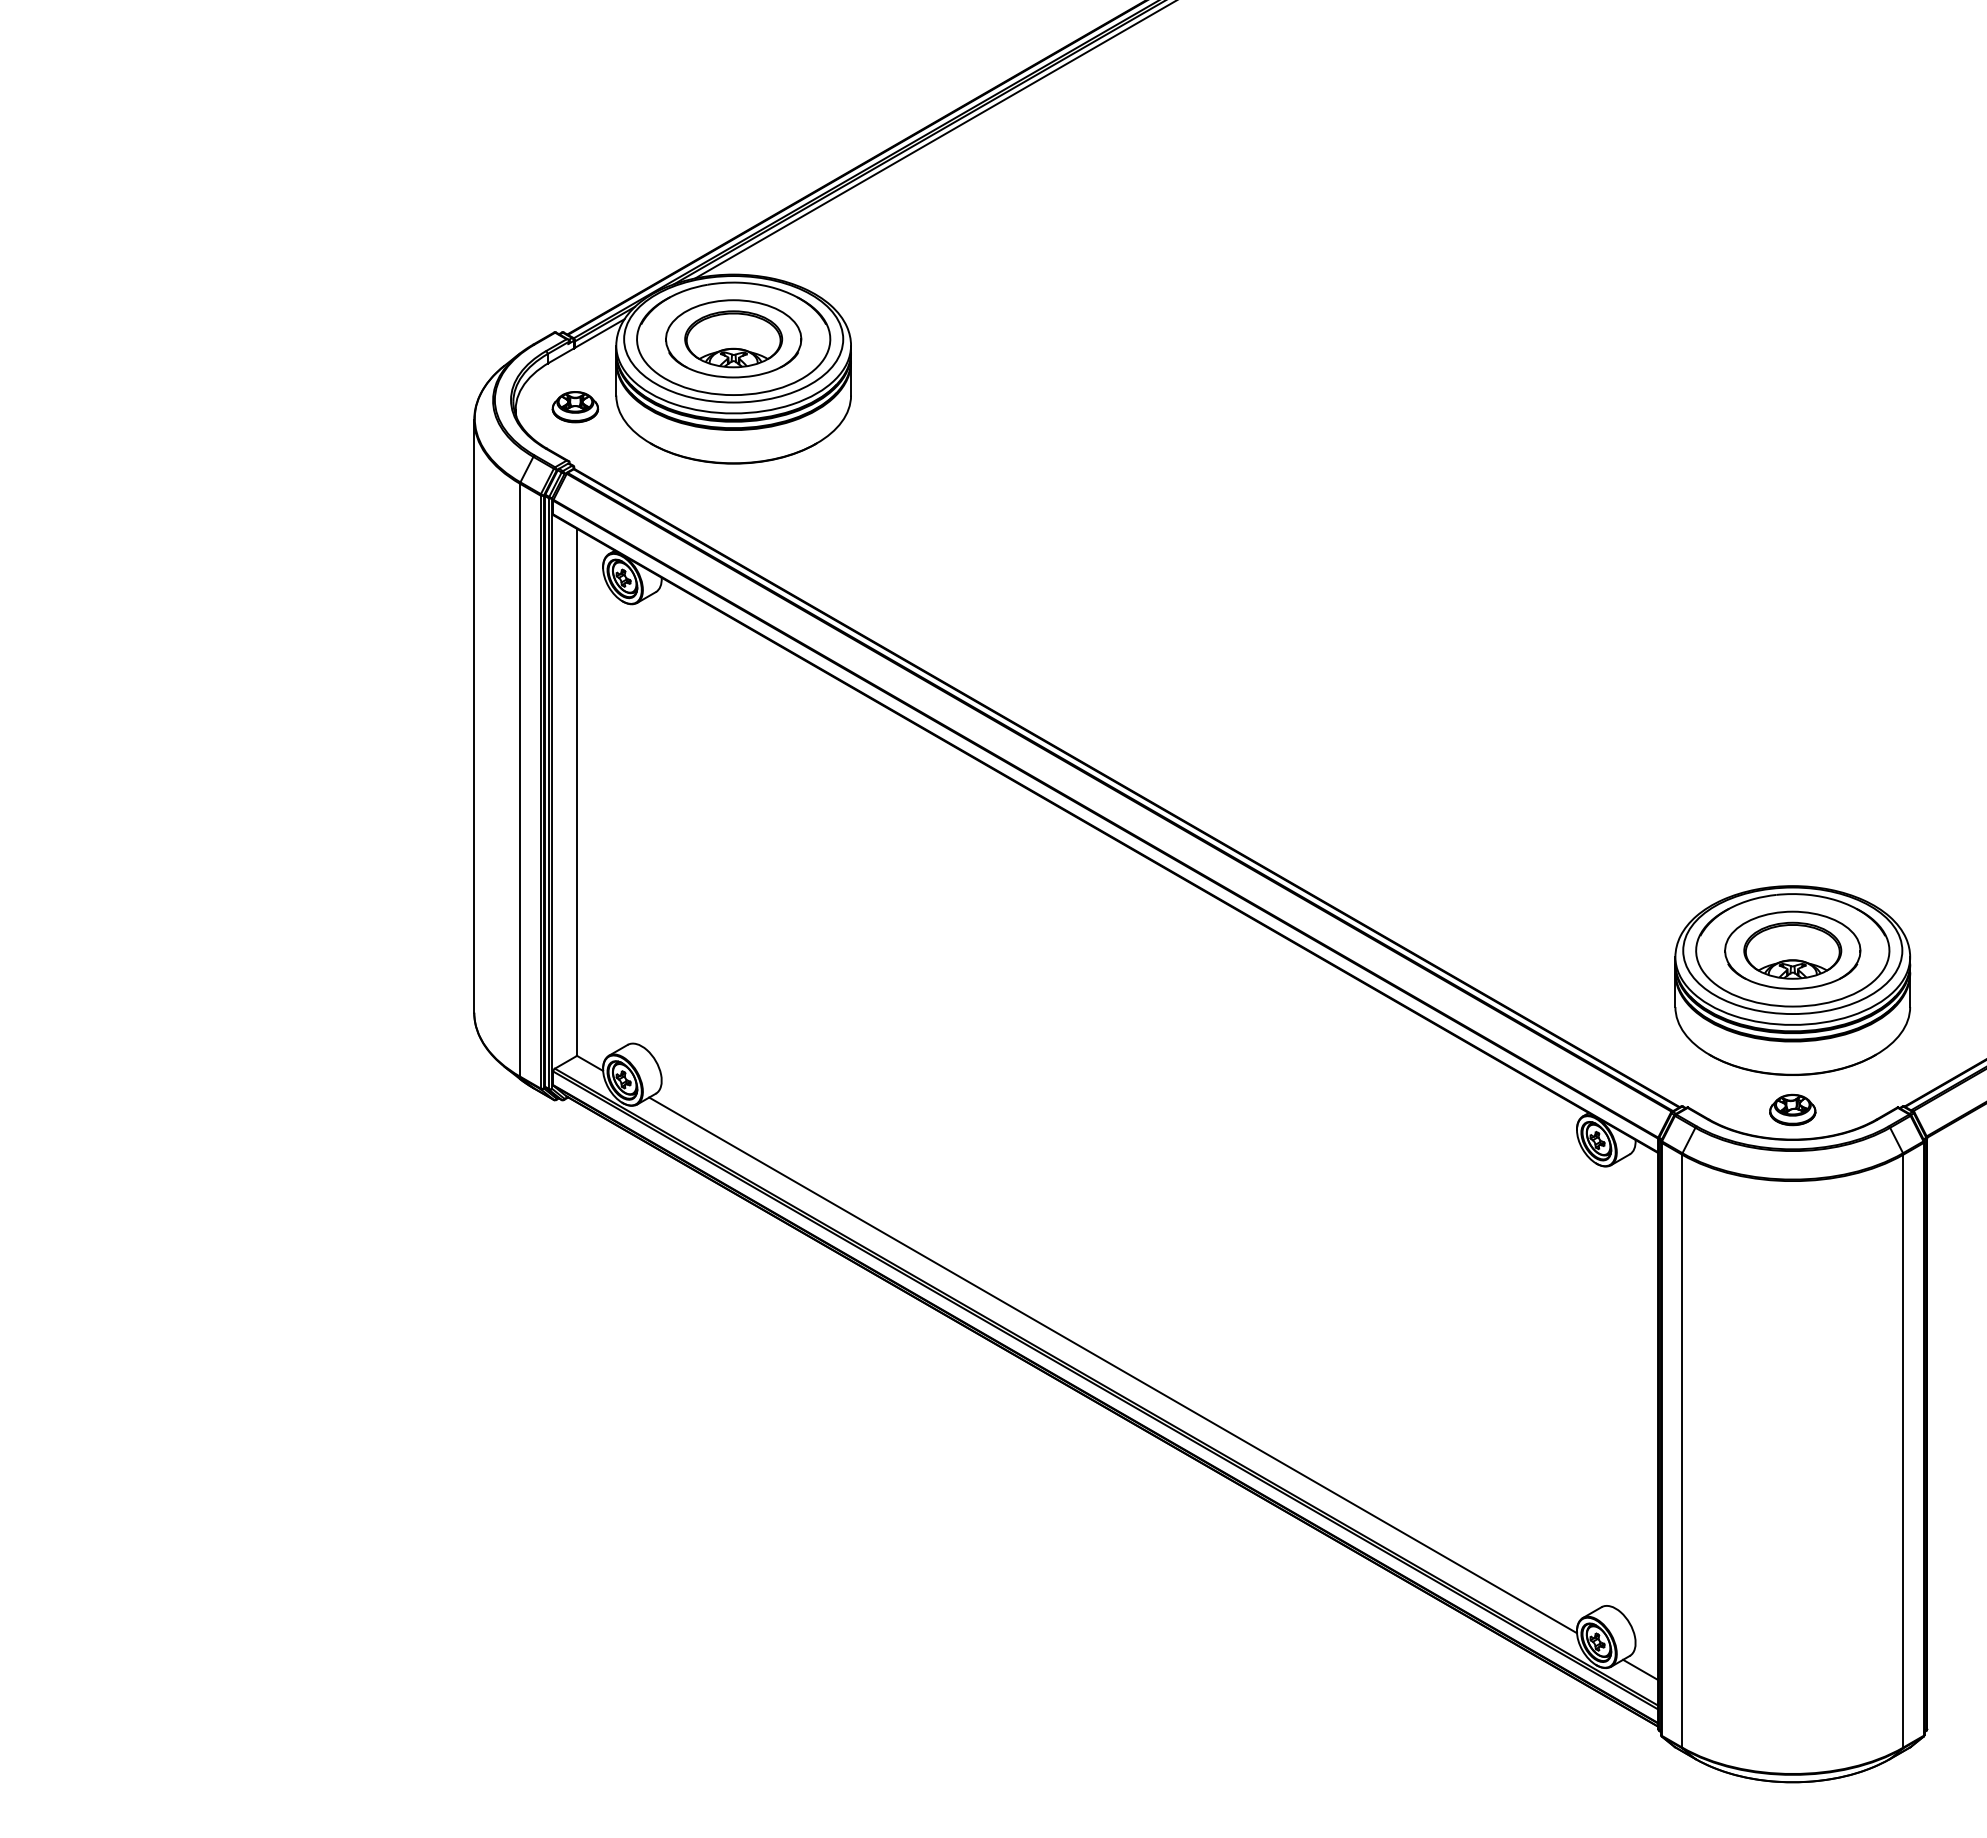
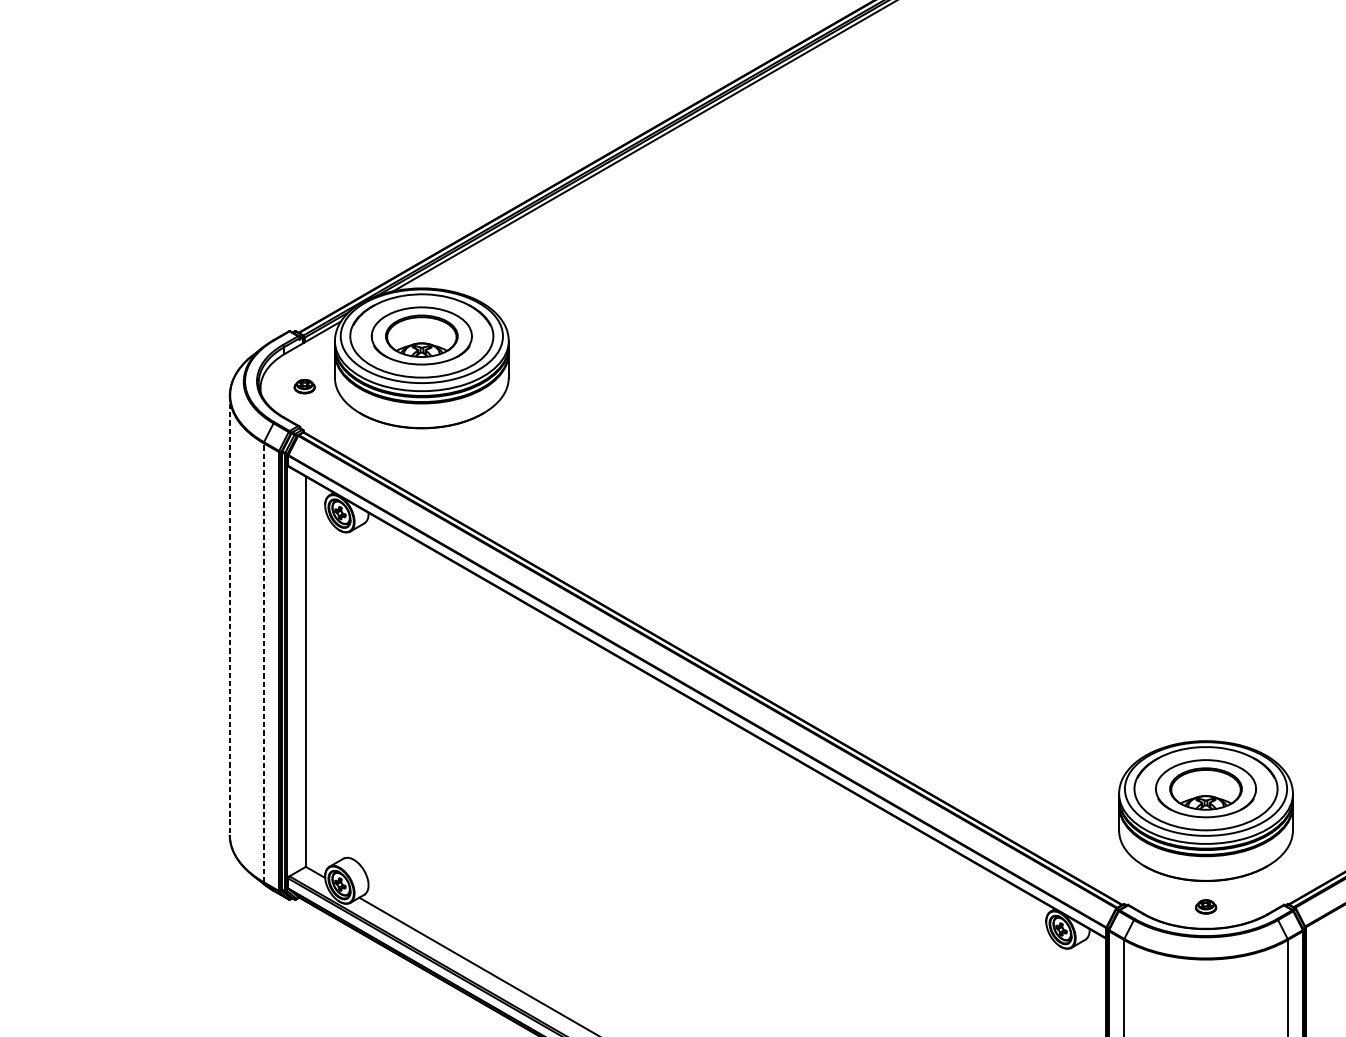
part: (575, 407) -> (304, 386), size x0.6
line: (474, 716) -> (229, 615), solid -> dashed
line: (520, 779) -> (264, 662), solid -> dashed
part: (1792, 1109) -> (1205, 906), size x0.6

